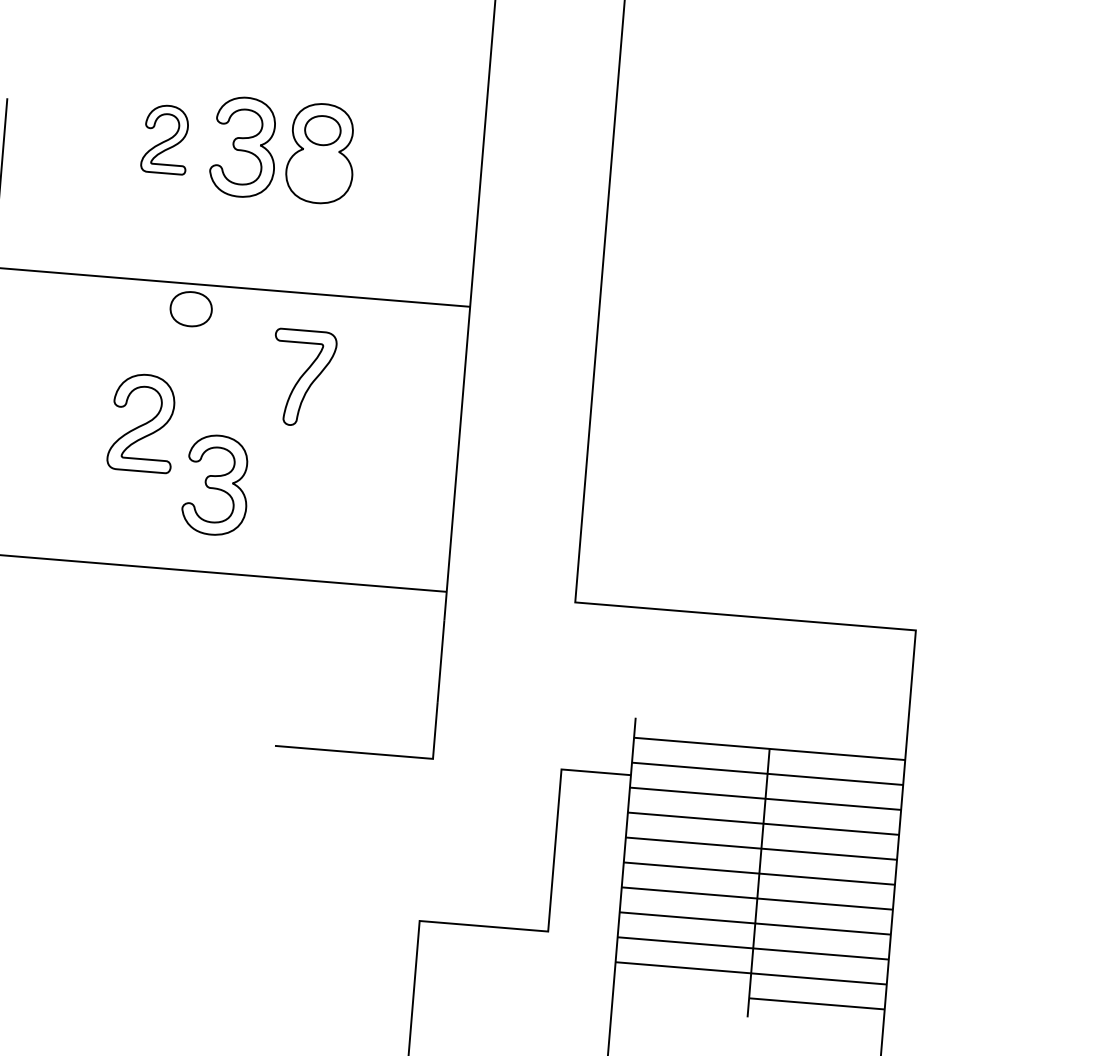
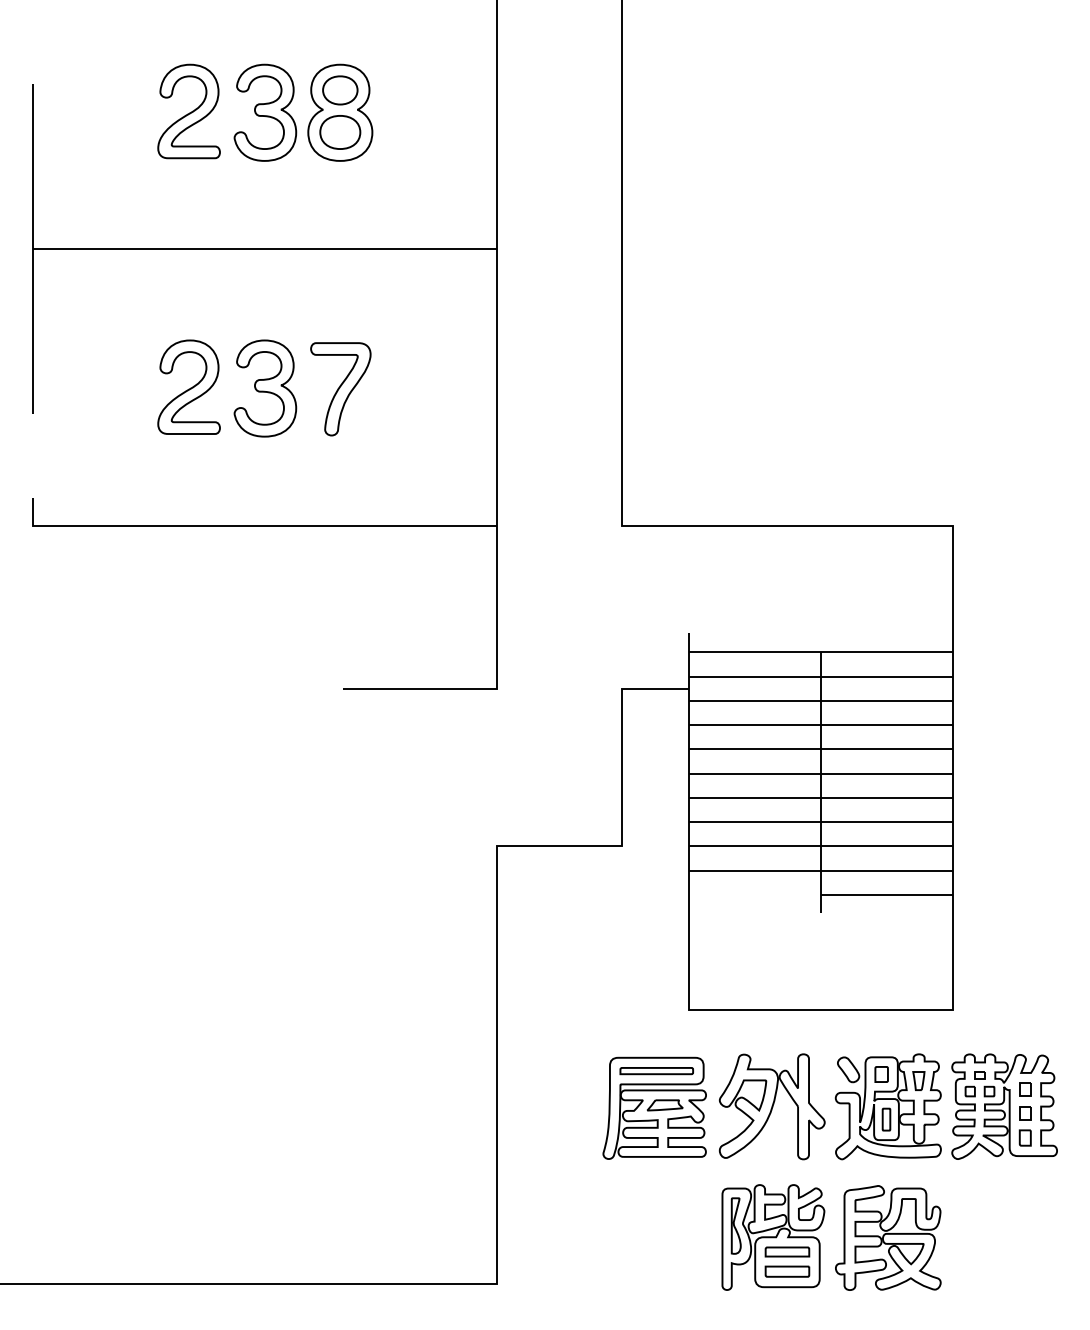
part: (165, 139) -> (188, 111), size x1.43
part: (191, 309) -> (340, 132), moved
part: (302, 378) -> (340, 389), moved
part: (216, 485) -> (265, 388), moved

